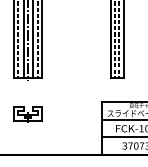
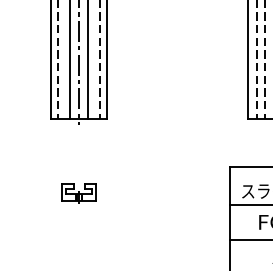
part: (27, 114) -> (77, 193), size x0.6

